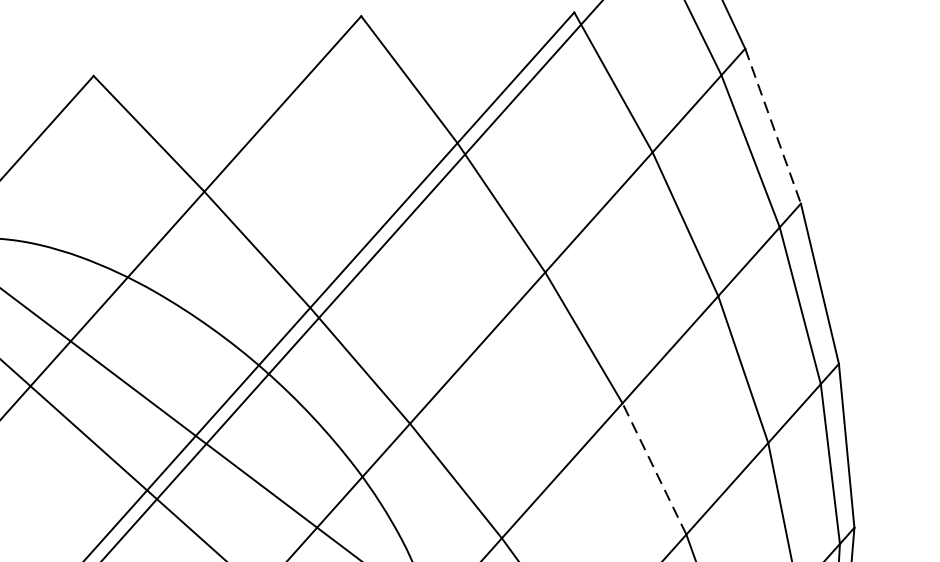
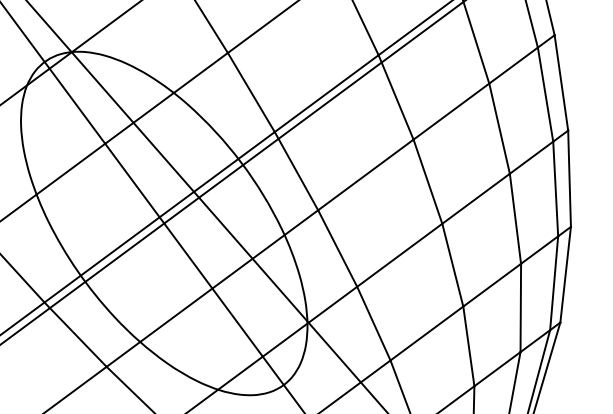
line: (773, 127) -> (561, 83), dashed -> solid
line: (654, 469) -> (452, 265), dashed -> solid

